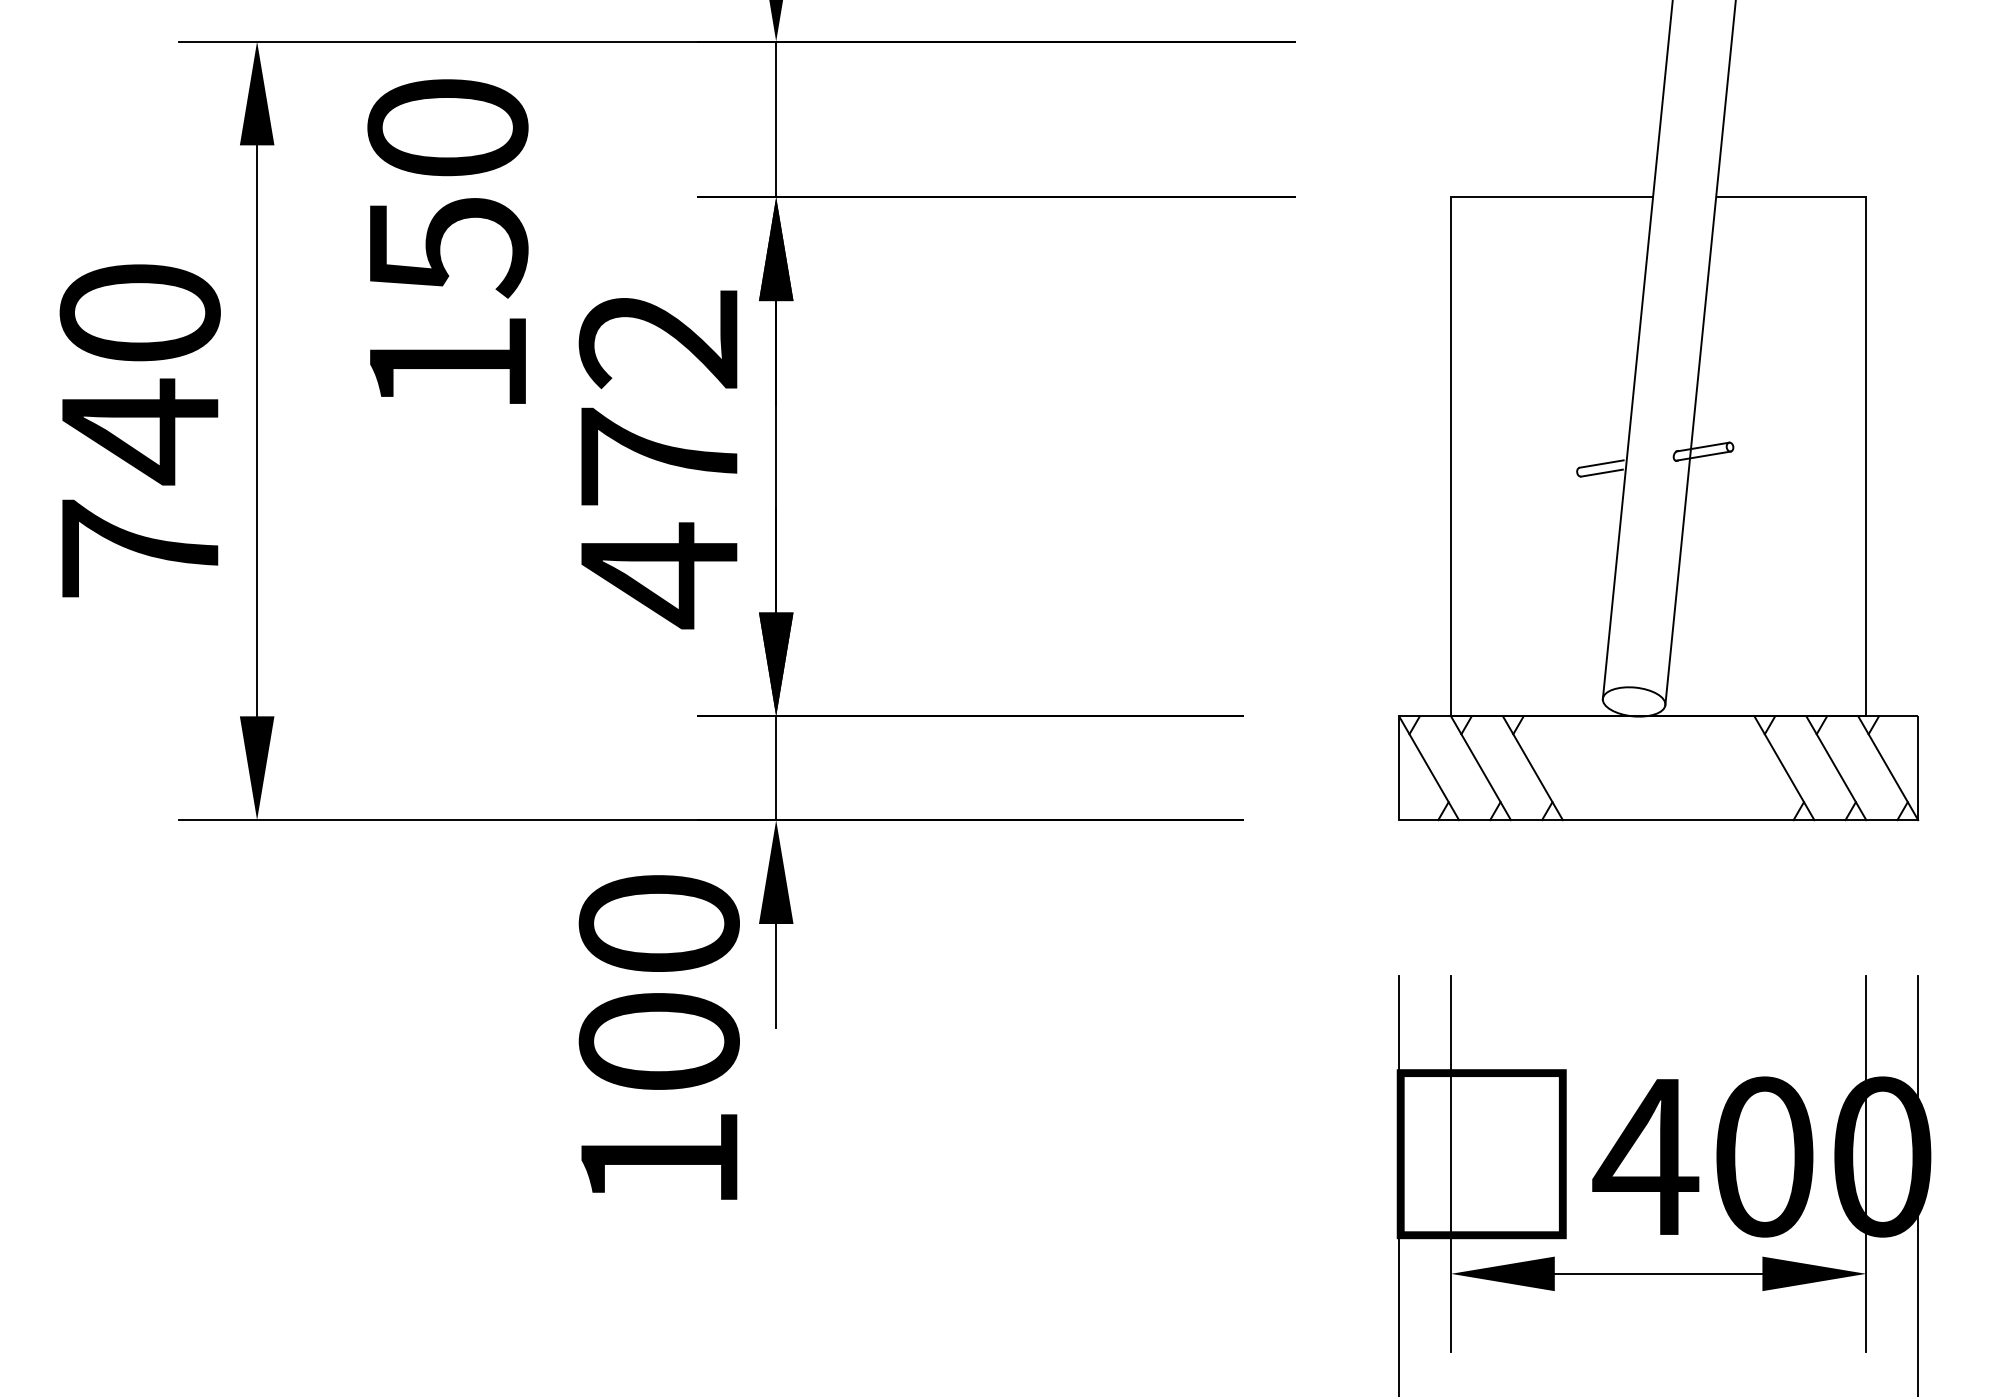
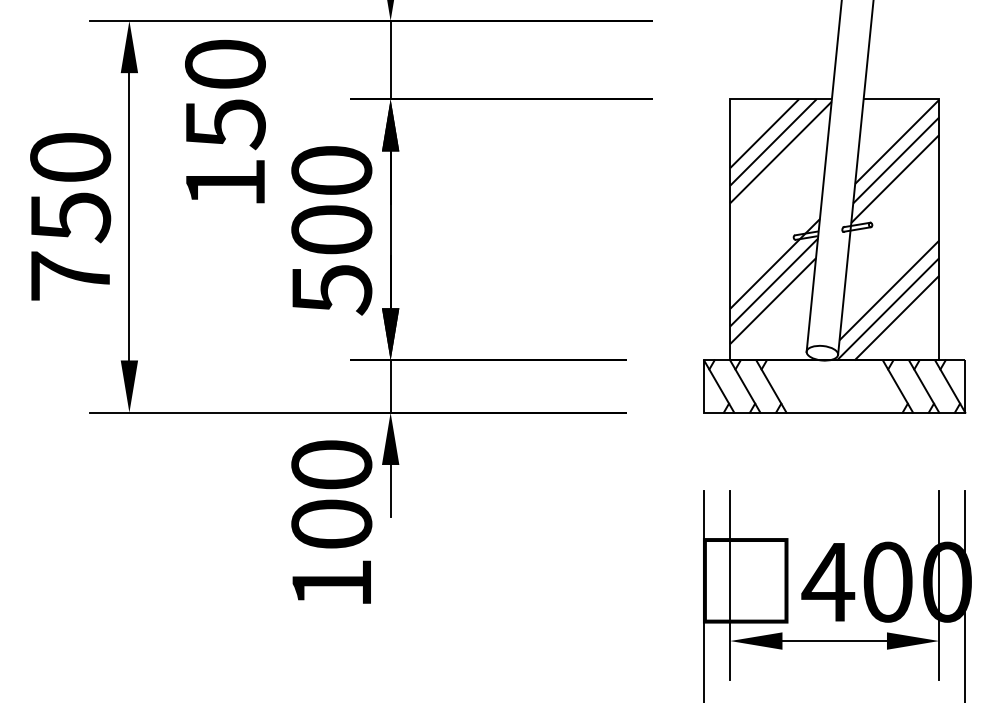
text: (142, 432) -> (71, 217), 740 -> 750
hatch: (1550, 456) -> (780, 229), added
hatch: (1763, 456) -> (887, 229), added
text: (658, 460) -> (331, 231), 472 -> 500

